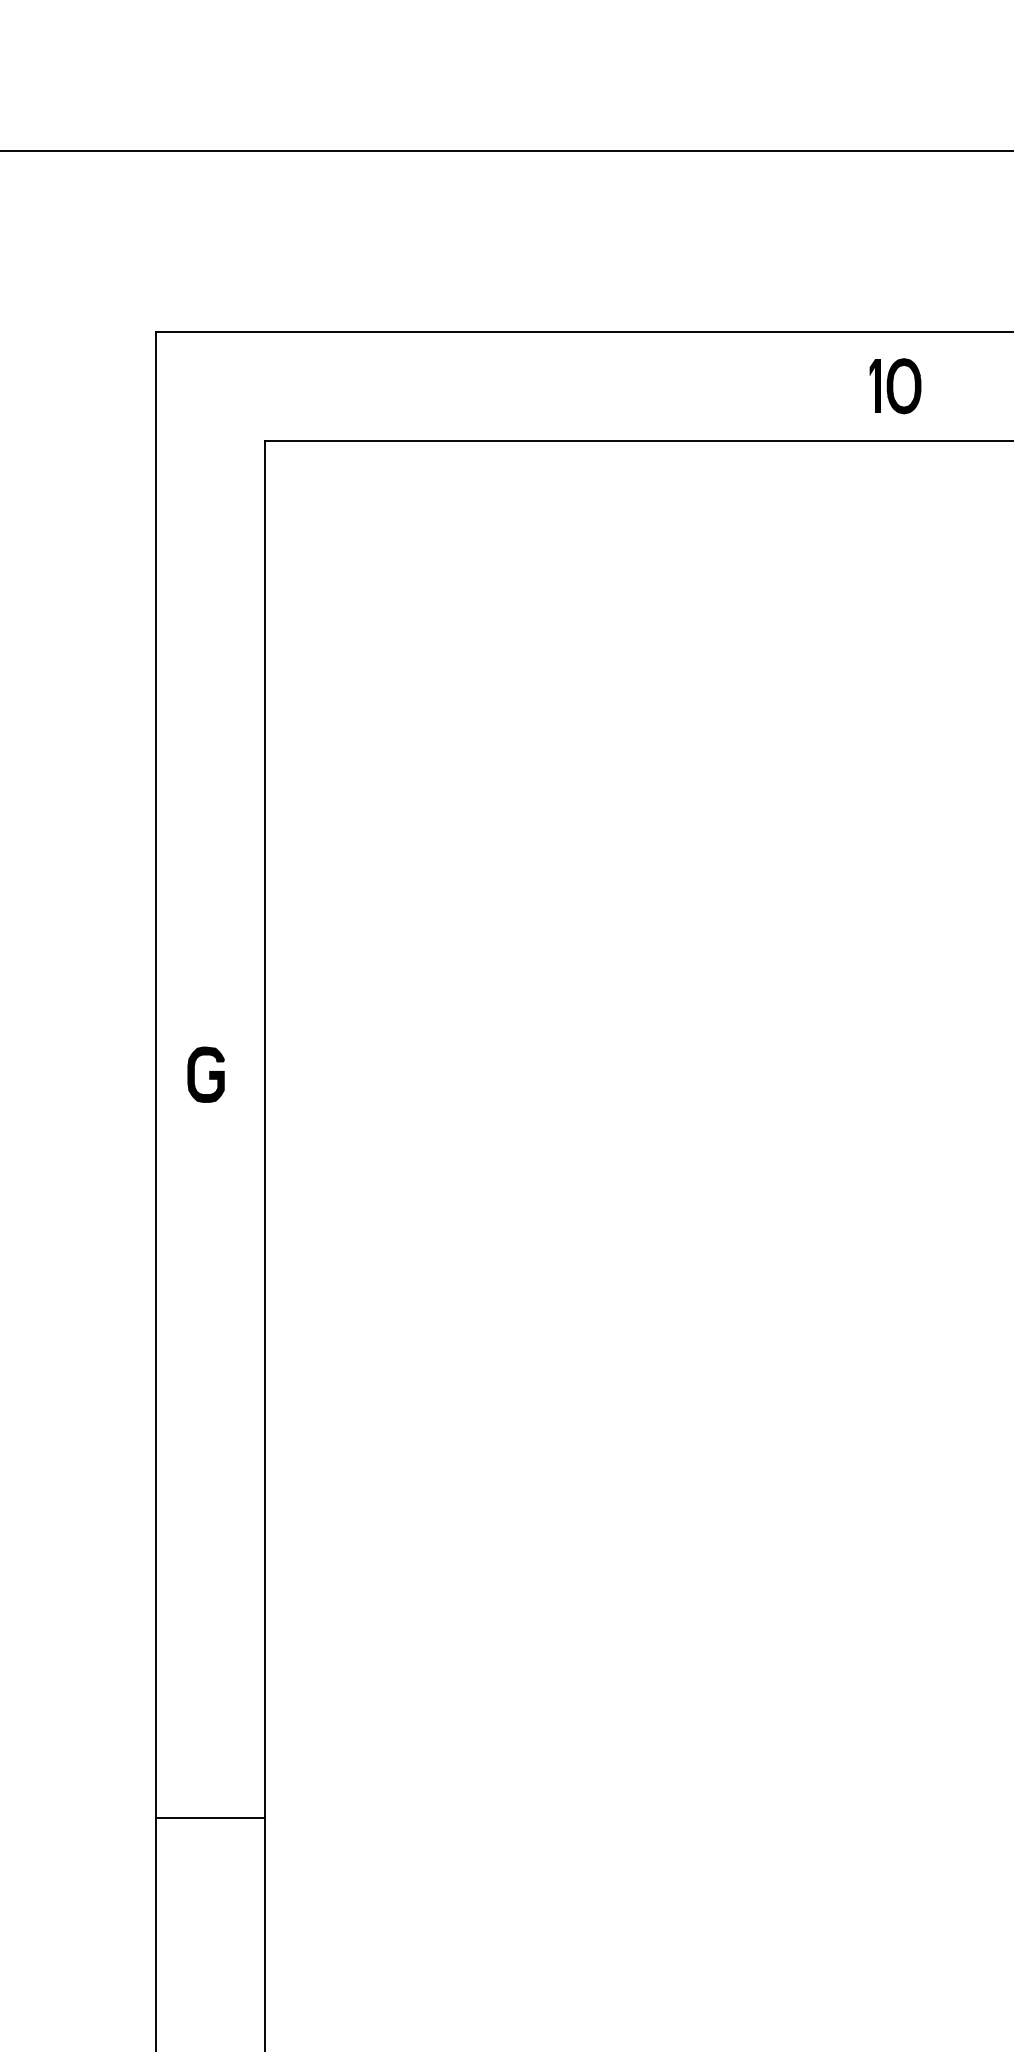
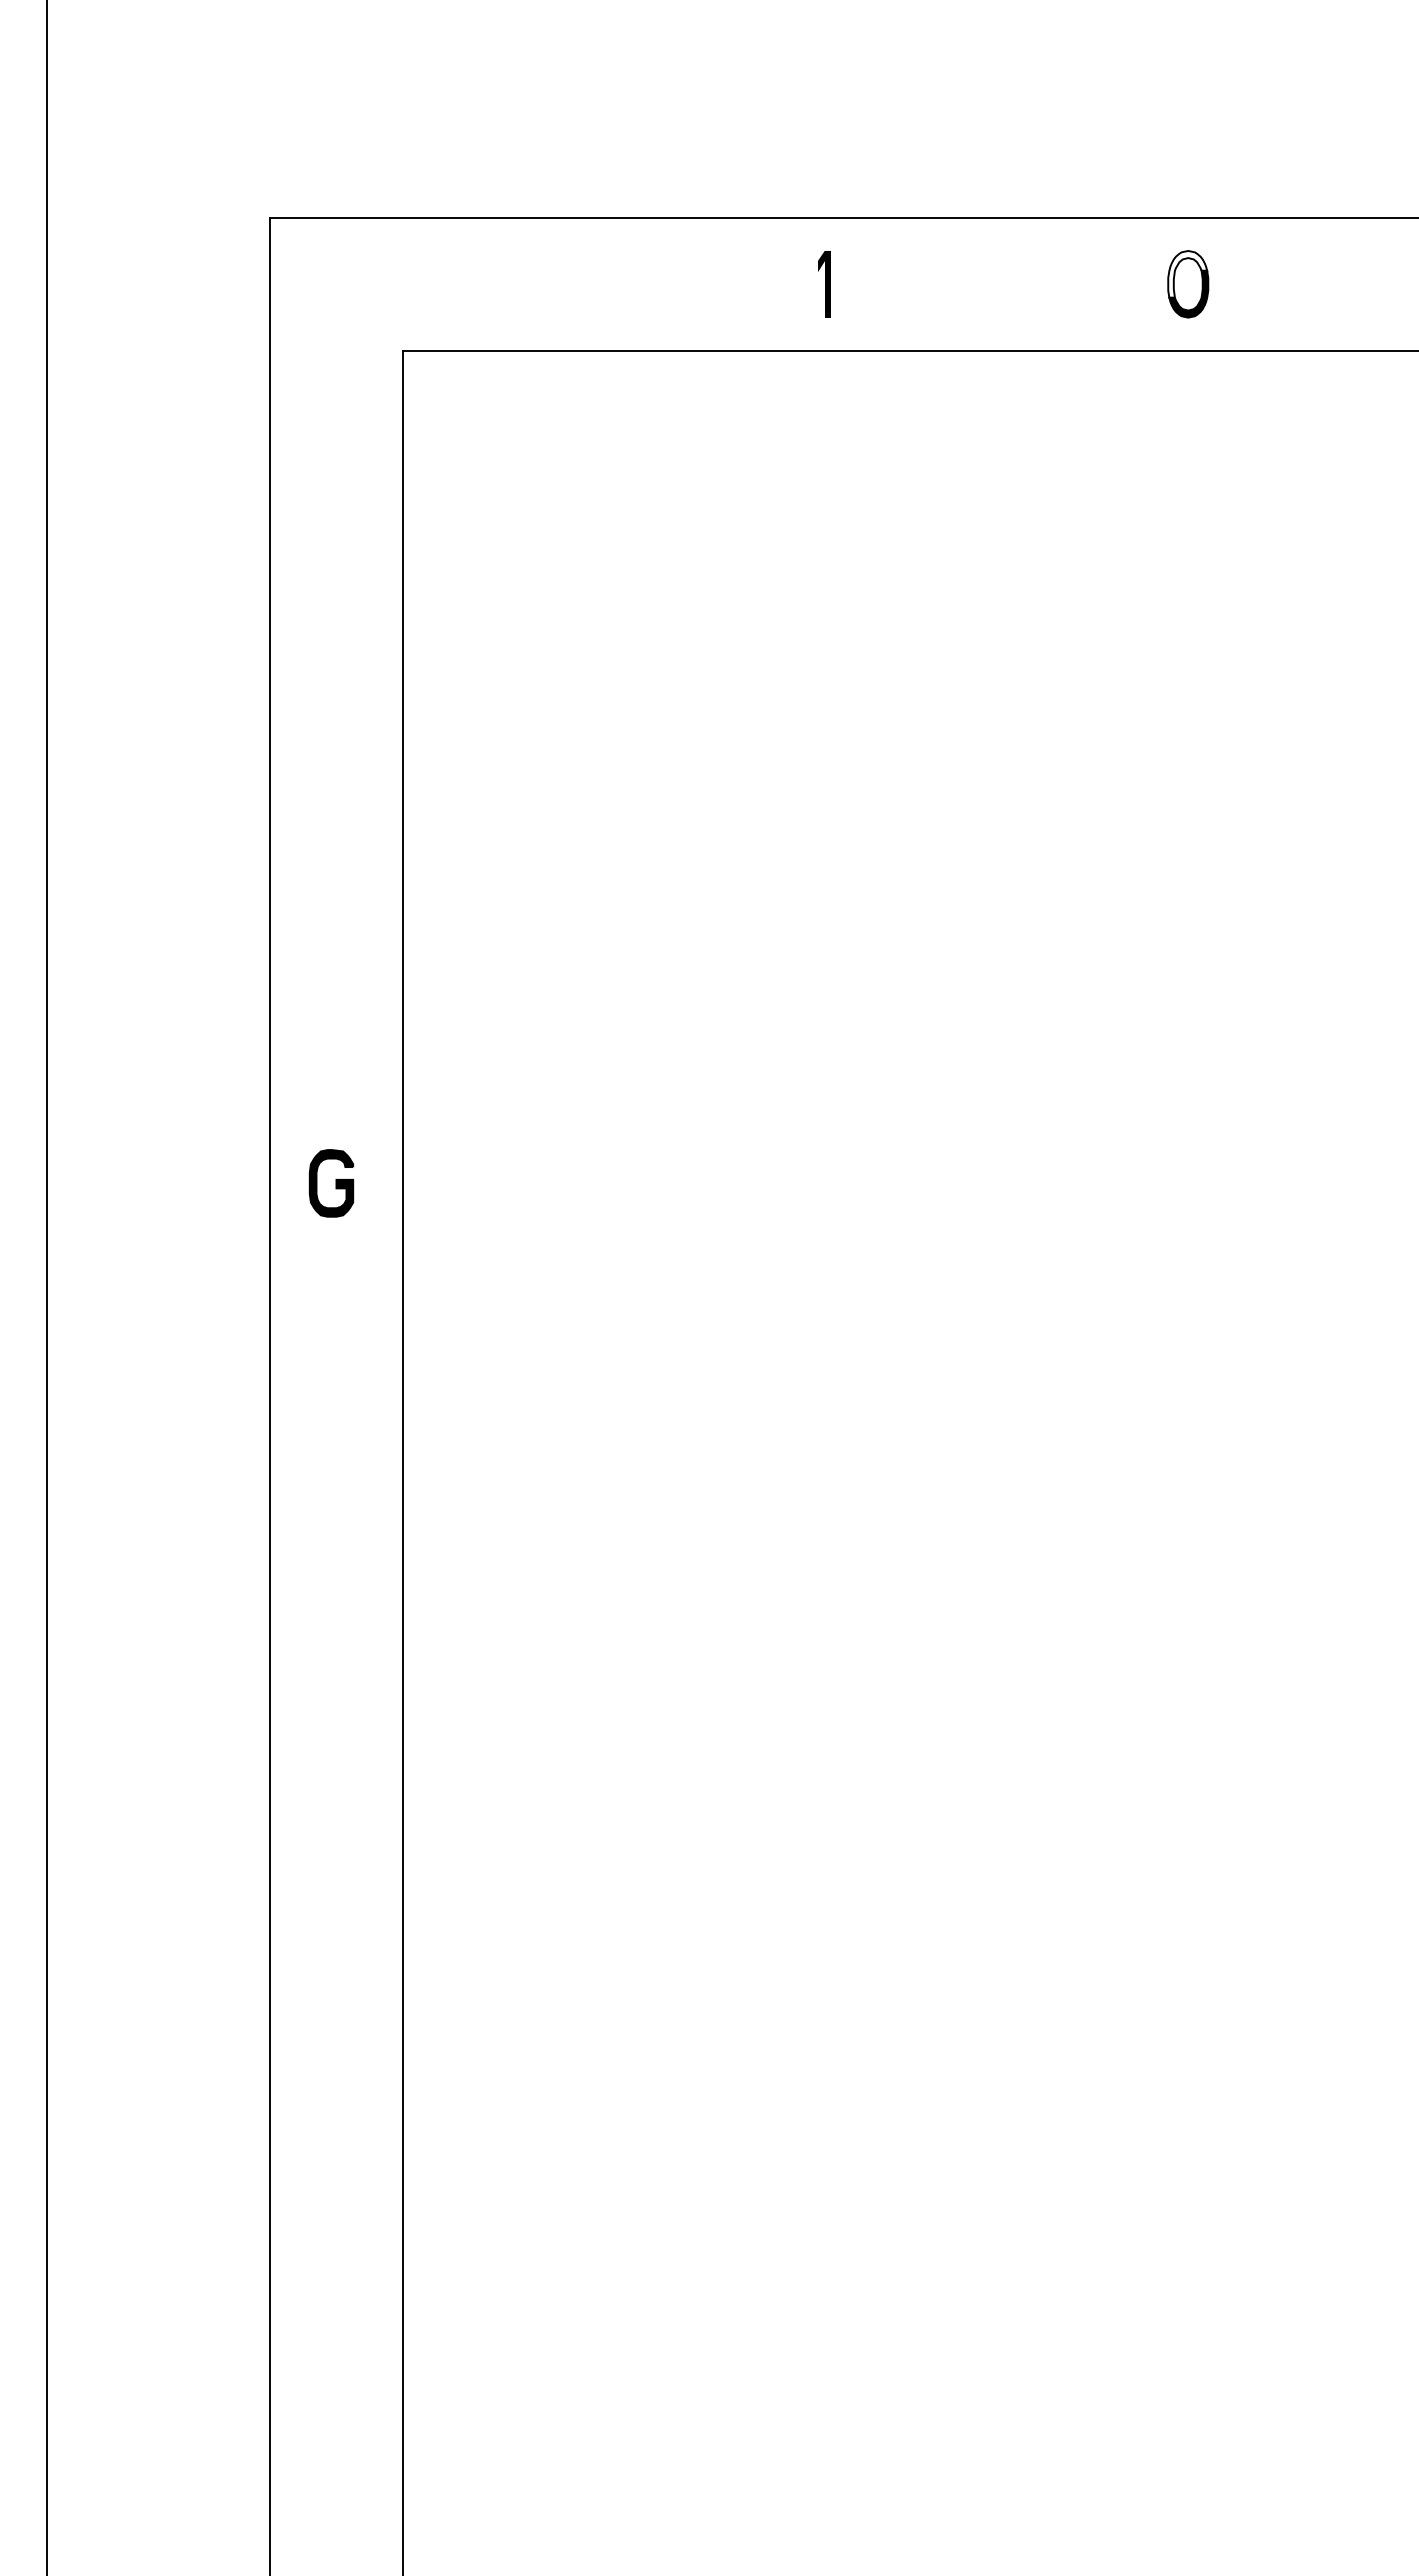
fill: (903, 377) -> (1187, 273), removed
part: (874, 386) -> (824, 284), moved
part: (206, 1074) -> (331, 1183), moved
line: (210, 1817) -> (336, 2041), removed

